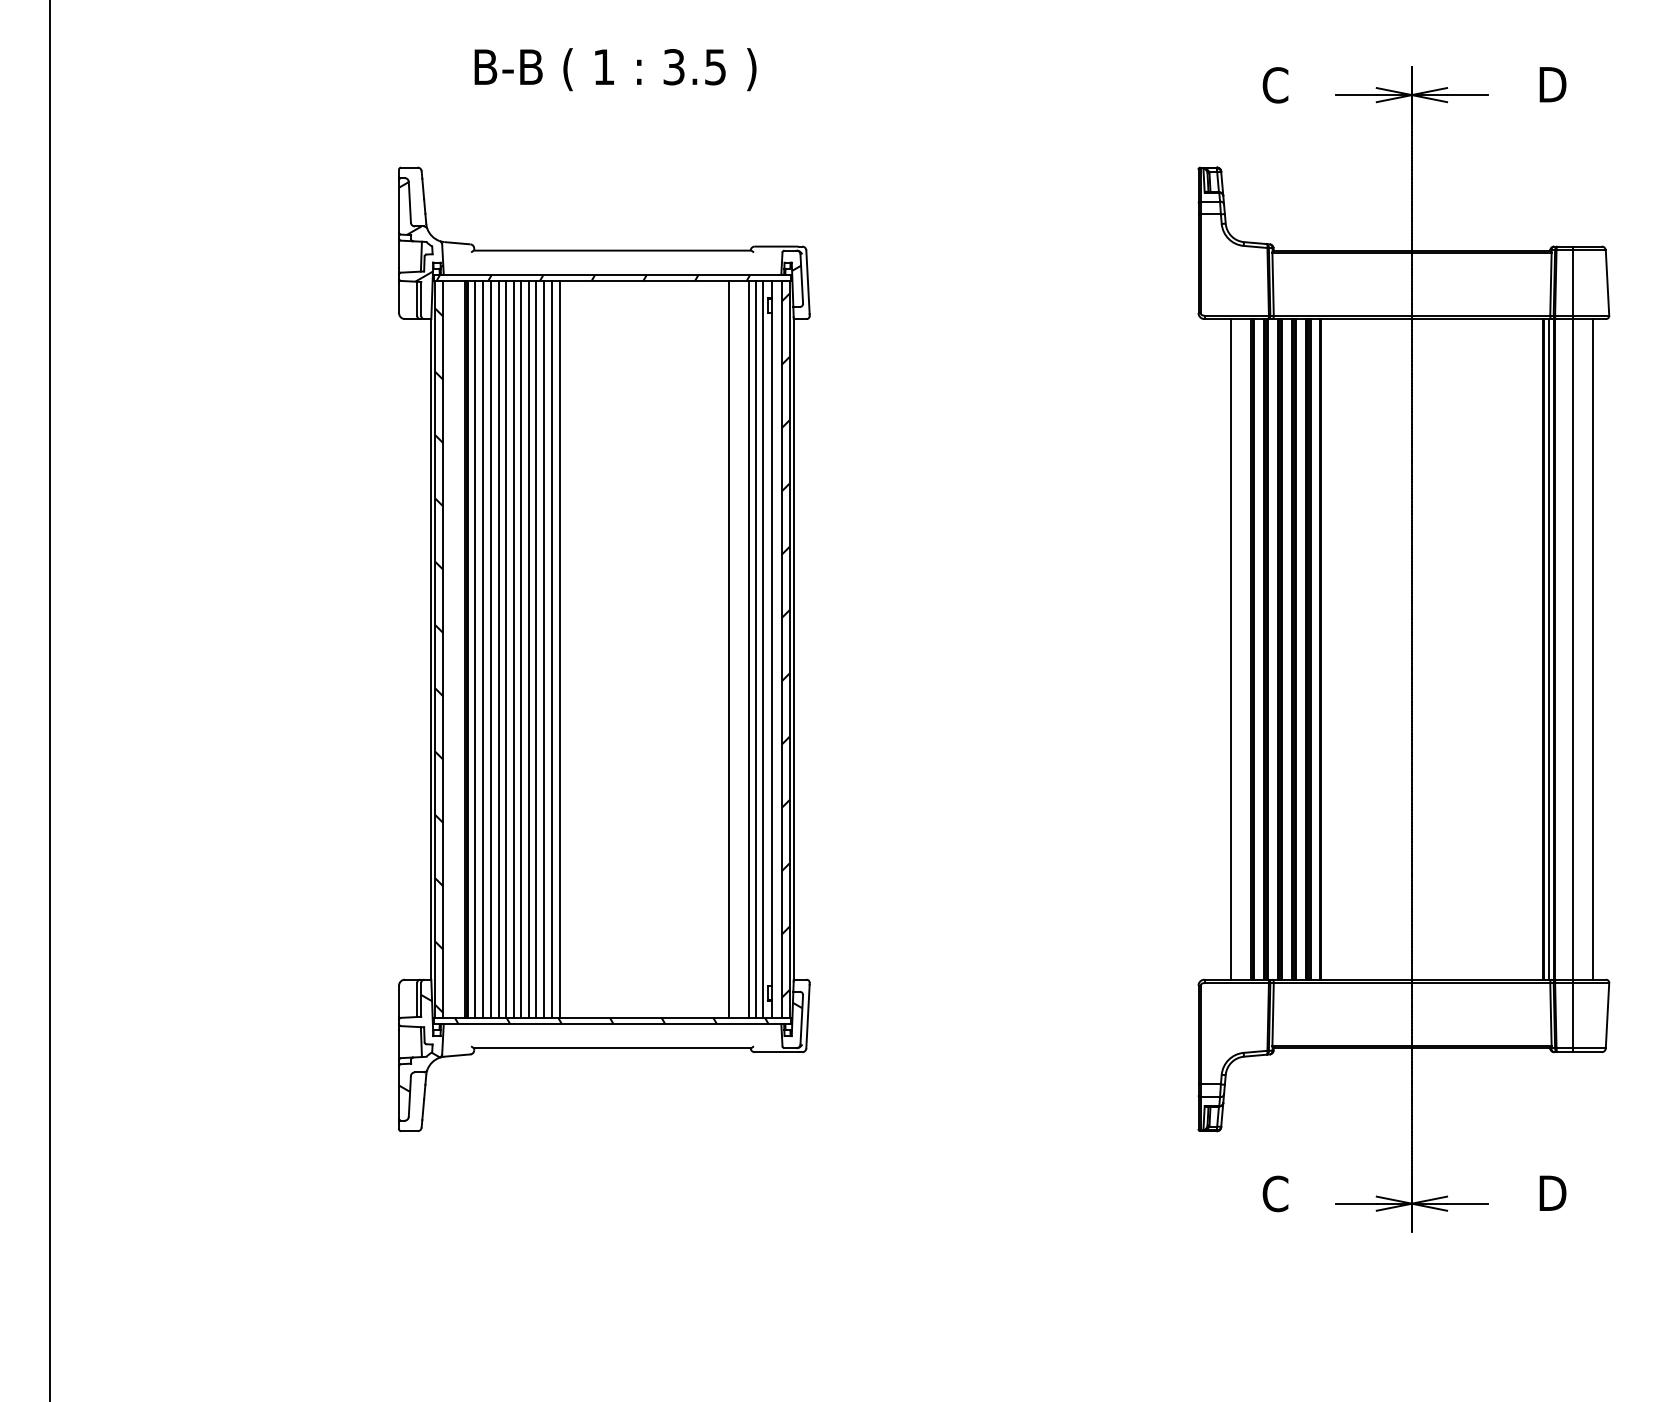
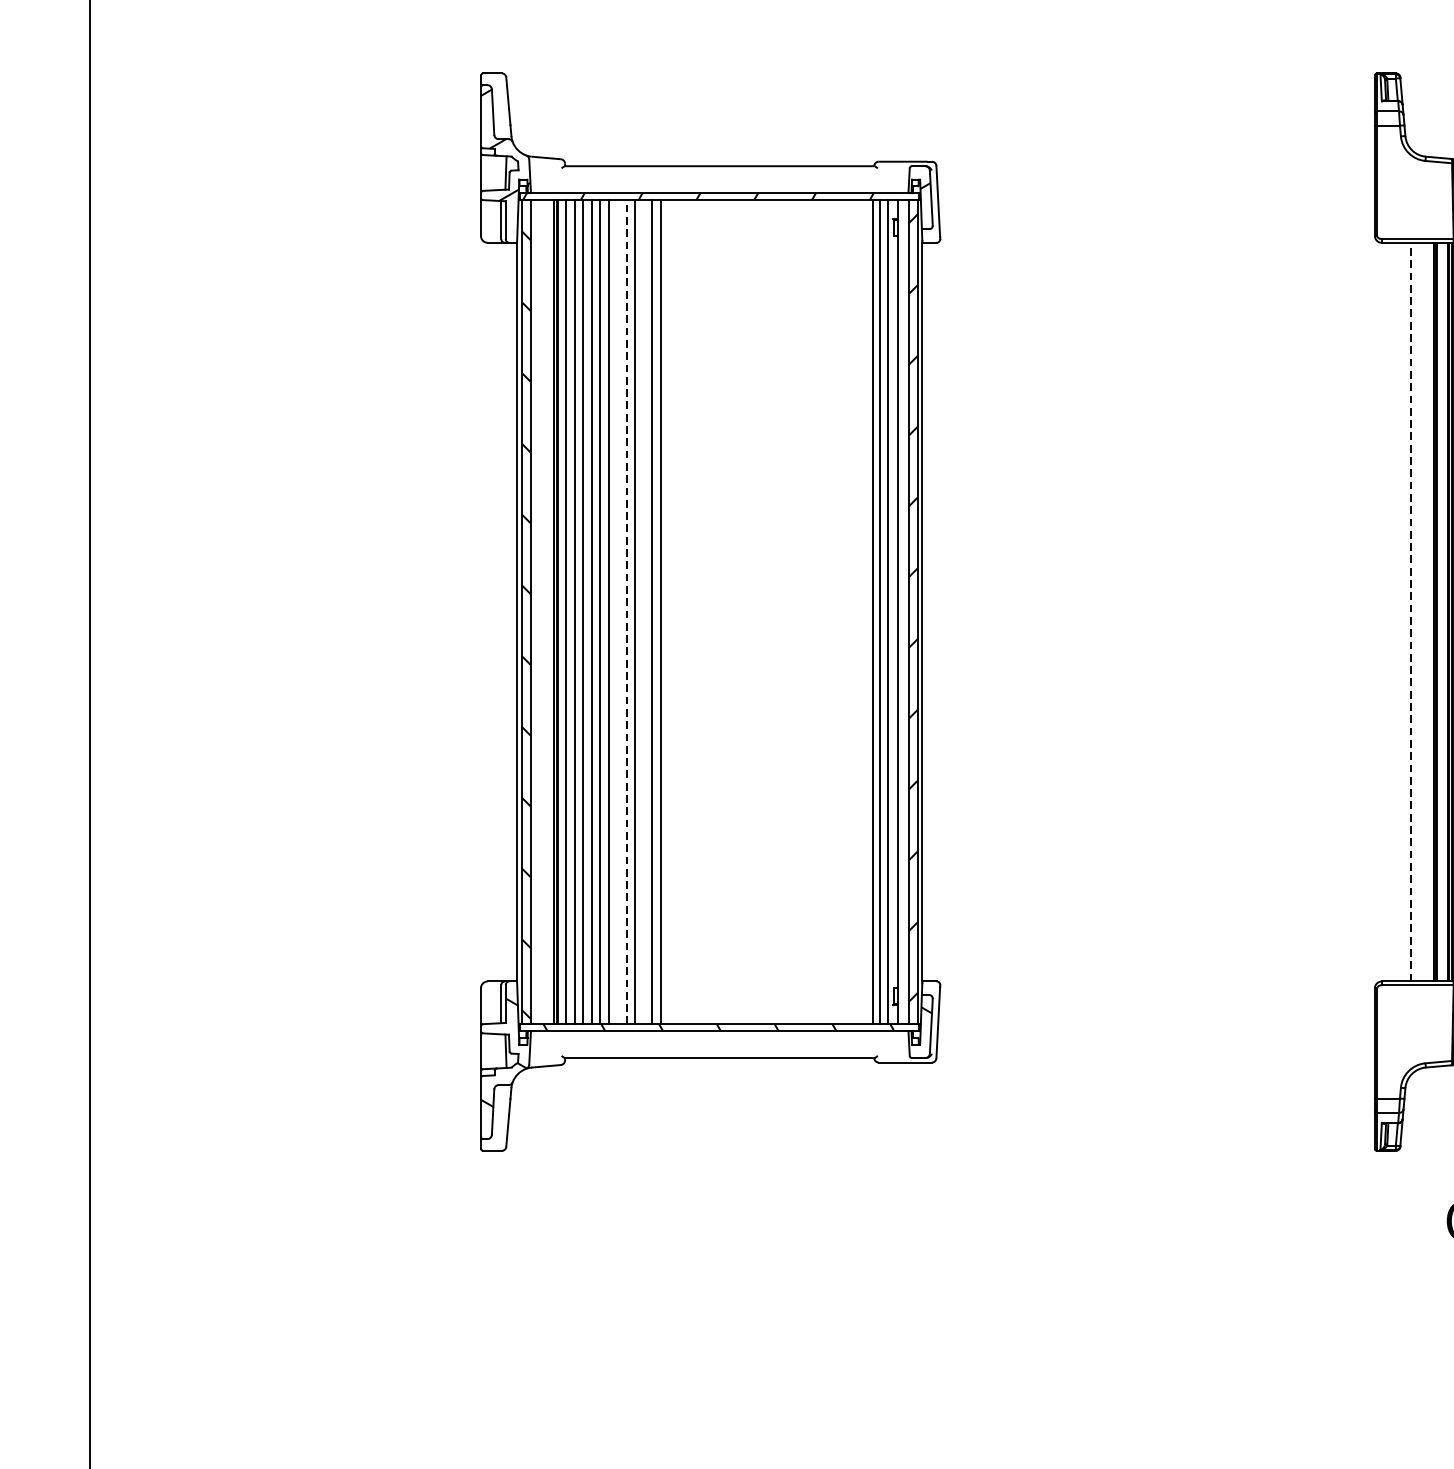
line: (521, 648) -> (617, 611), removed
line: (544, 648) -> (643, 611), removed
line: (729, 648) -> (850, 611), removed
line: (1230, 648) -> (1410, 611), solid -> dashed
line: (529, 649) -> (626, 612), solid -> dashed

